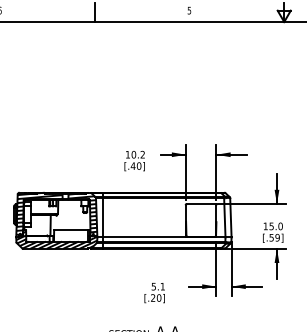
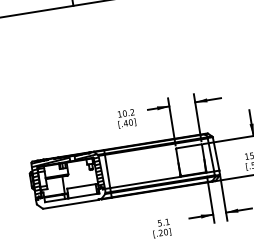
hatch: (56, 239) -> (70, 196), removed

